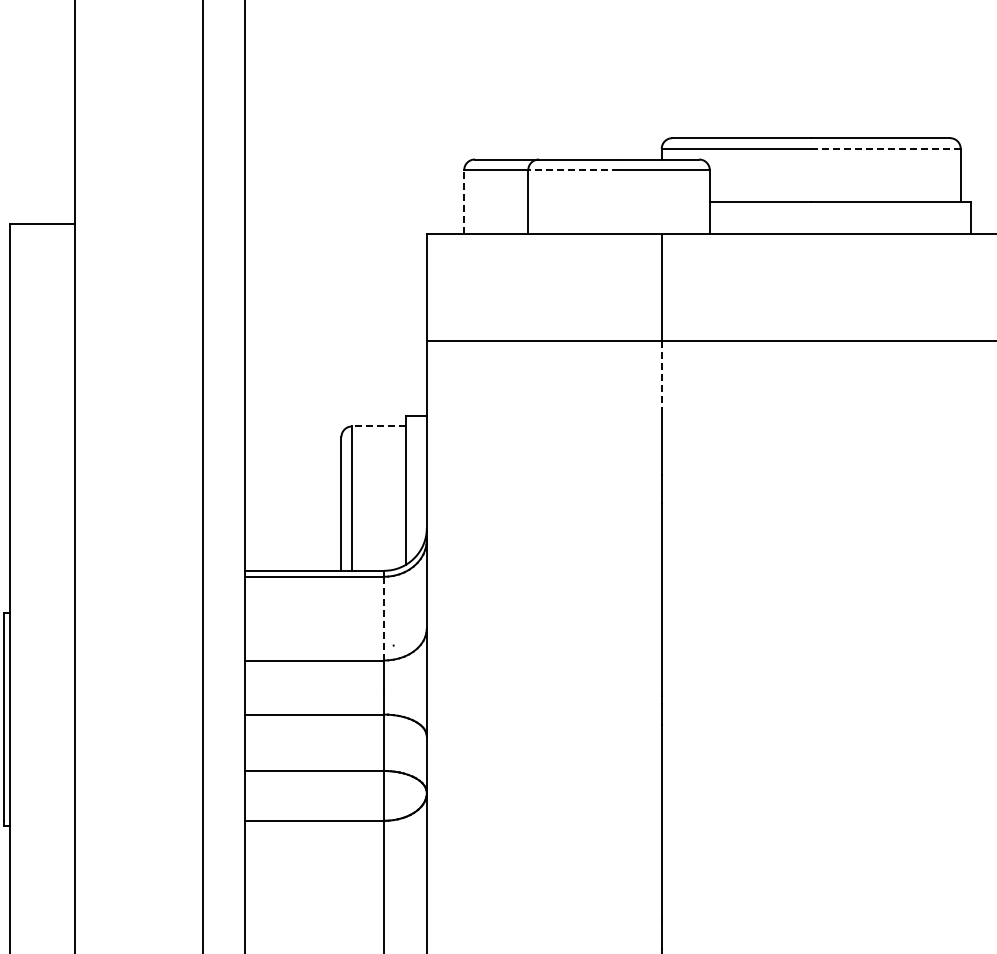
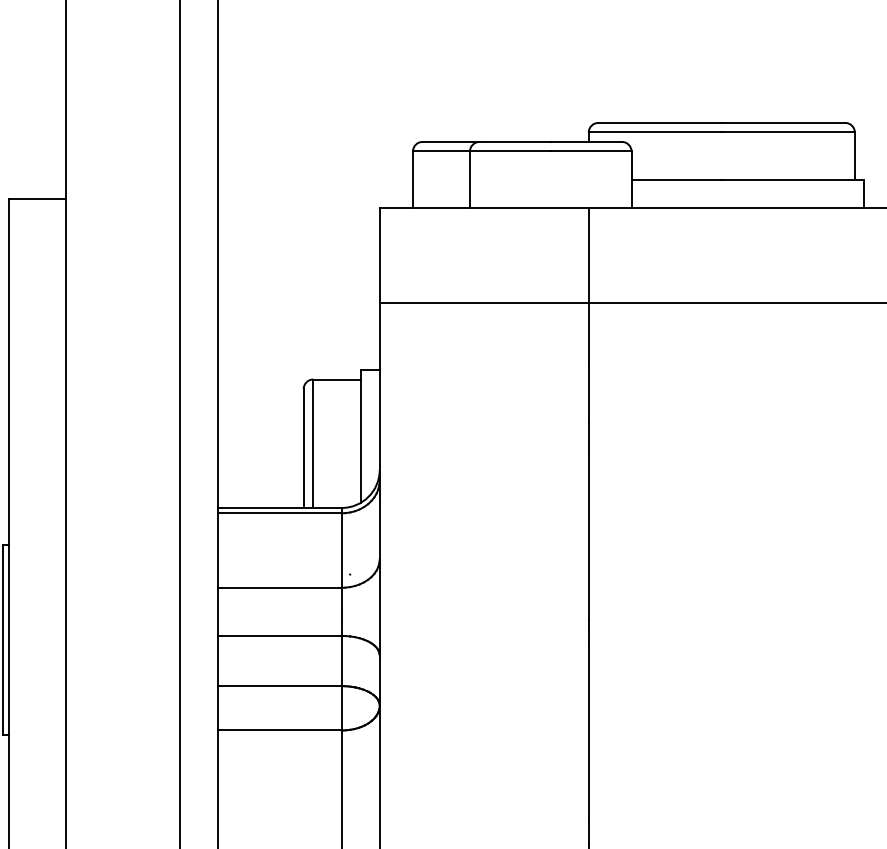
line: (885, 148) -> (787, 132), dashed -> solid
line: (573, 170) -> (510, 151), dashed -> solid
line: (464, 201) -> (413, 179), dashed -> solid
line: (661, 374) -> (588, 333), dashed -> solid
line: (378, 426) -> (336, 379), dashed -> solid
line: (384, 618) -> (342, 550), dashed -> solid

